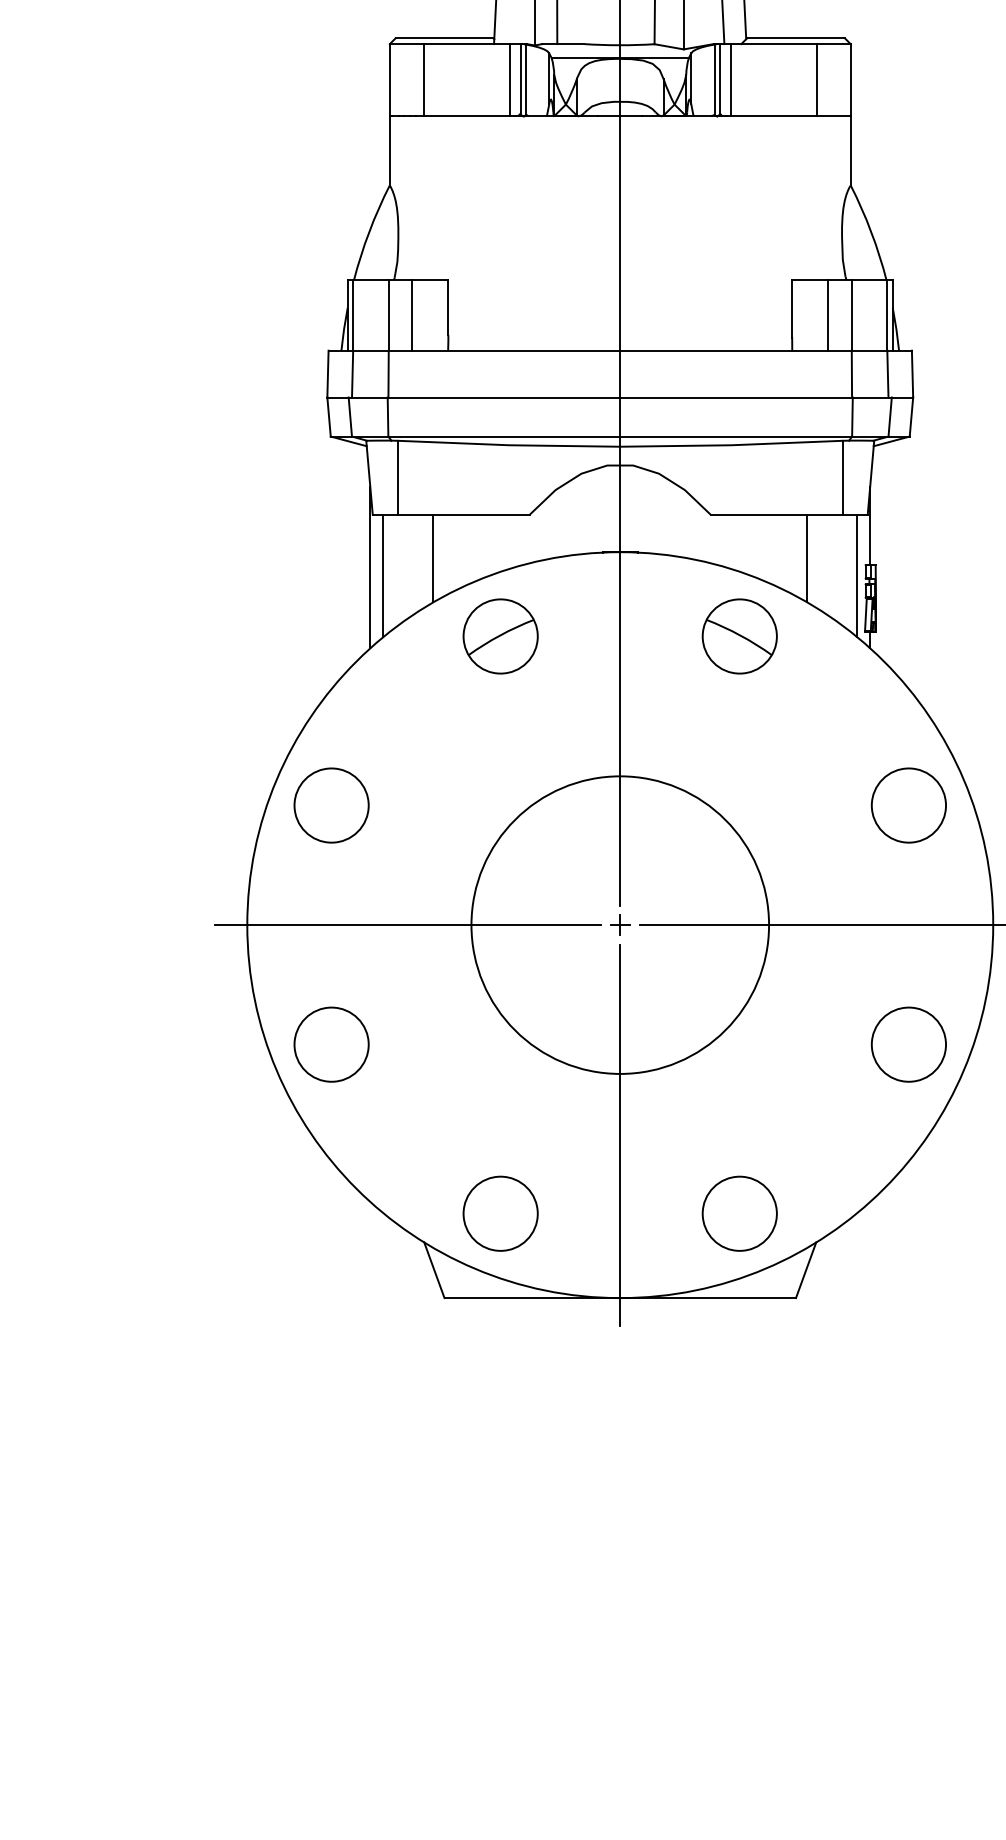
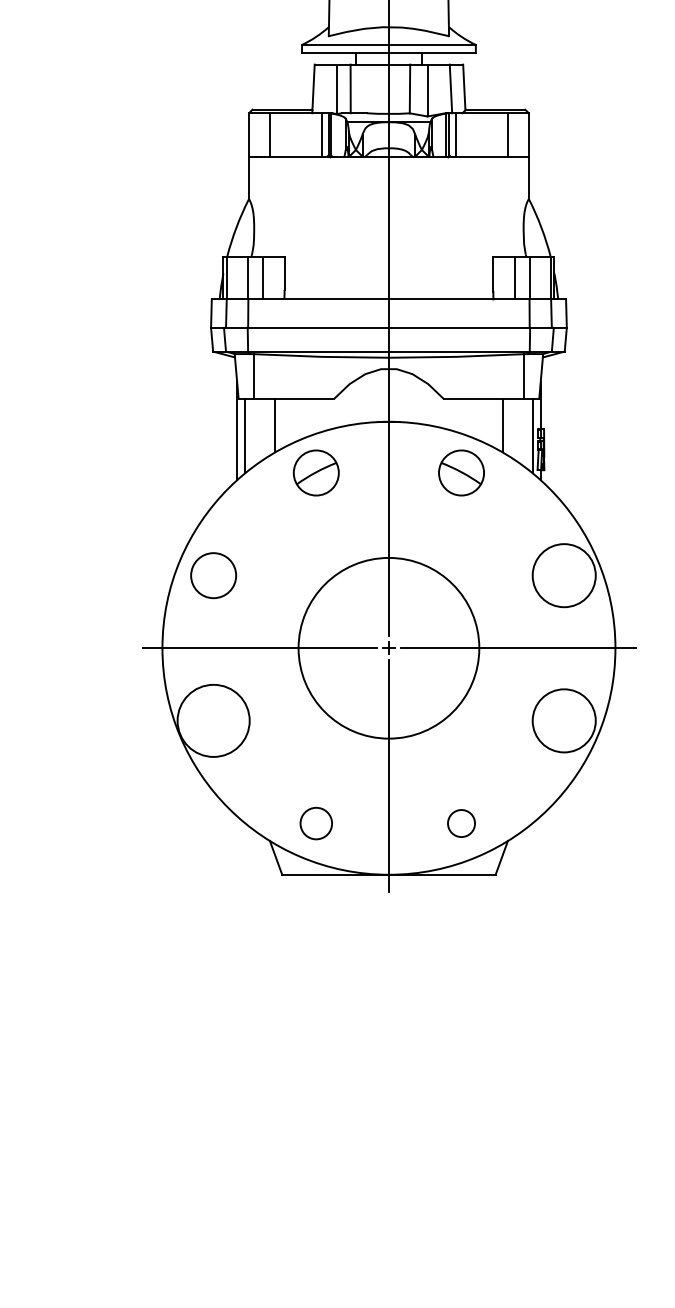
circle: (907, 805) -> (563, 575), size x1.4
circle: (331, 1044) -> (213, 720), size x1.6
circle: (907, 1044) -> (563, 720), size x1.4
circle: (499, 1213) -> (315, 823), size x0.7
circle: (739, 1213) -> (461, 823), size x0.6

